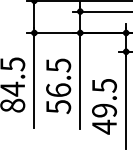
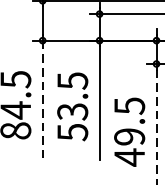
line: (34, 80) -> (42, 99), solid -> dashed
text: (58, 90) -> (72, 112), 56.5 -> 53.5
line: (126, 103) -> (156, 128), solid -> dashed

